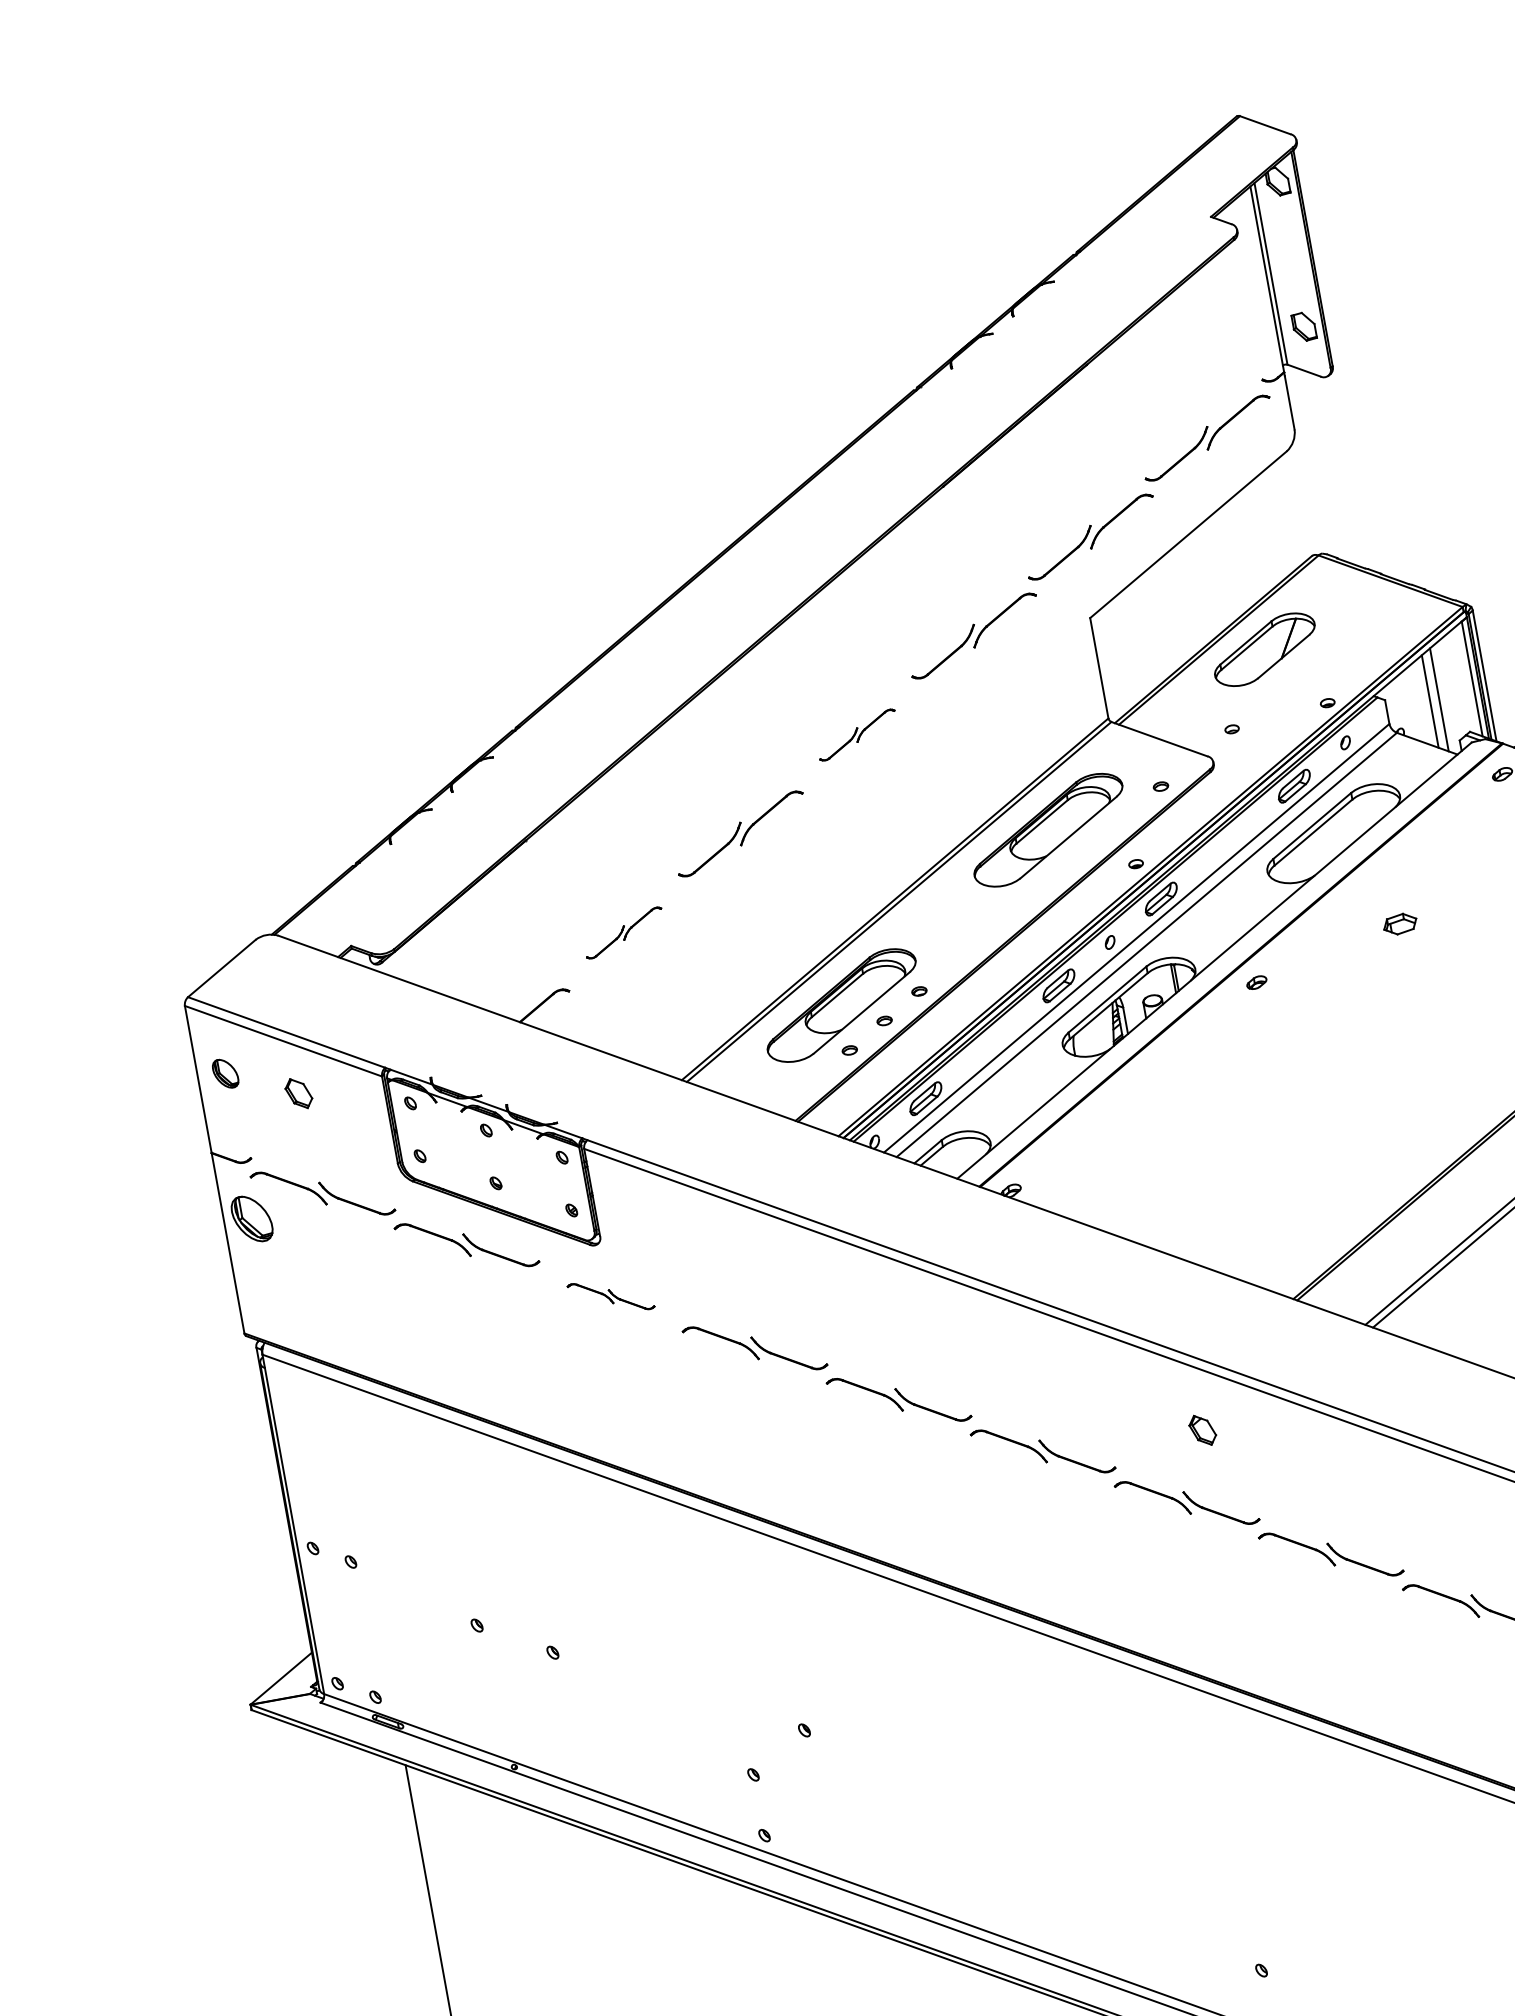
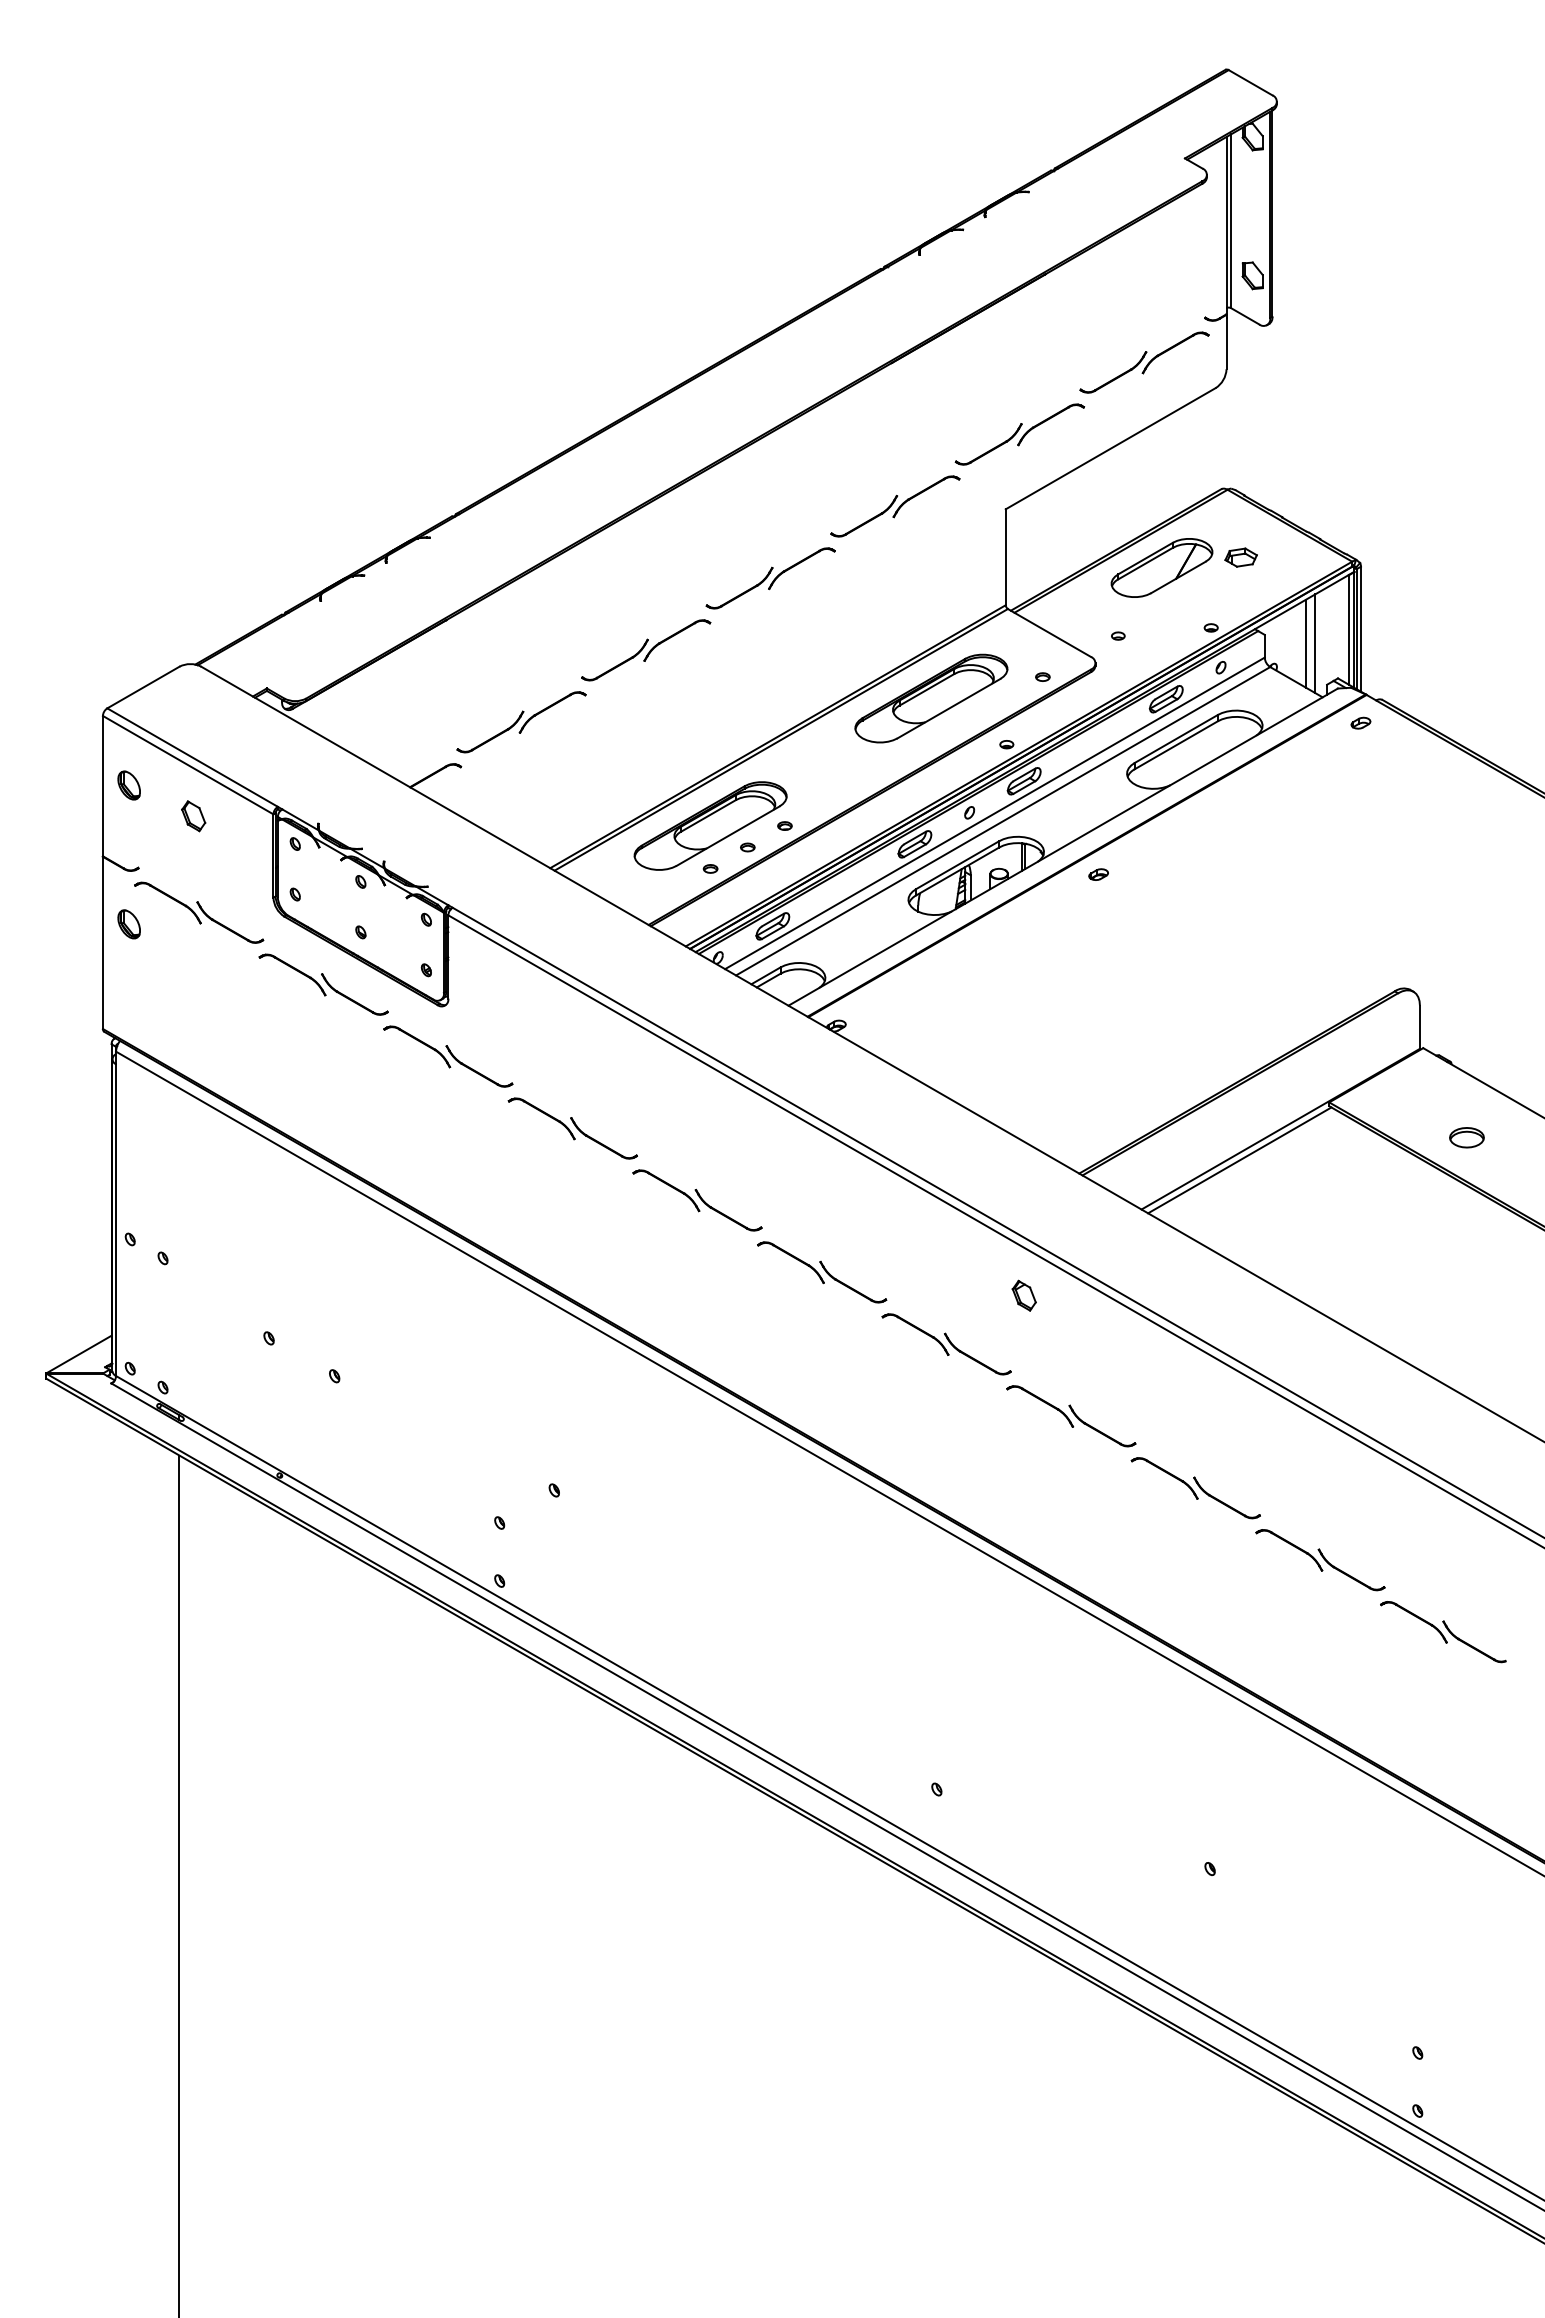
part: (857, 735) -> (770, 578), size x1.67
part: (1399, 924) -> (1240, 557), moved
part: (624, 933) -> (521, 722), size x1.67
part: (251, 1219) -> (128, 924), size x0.62
part: (611, 1296) -> (448, 1056), size x1.67
part: (1201, 1430) -> (1023, 1295), moved

